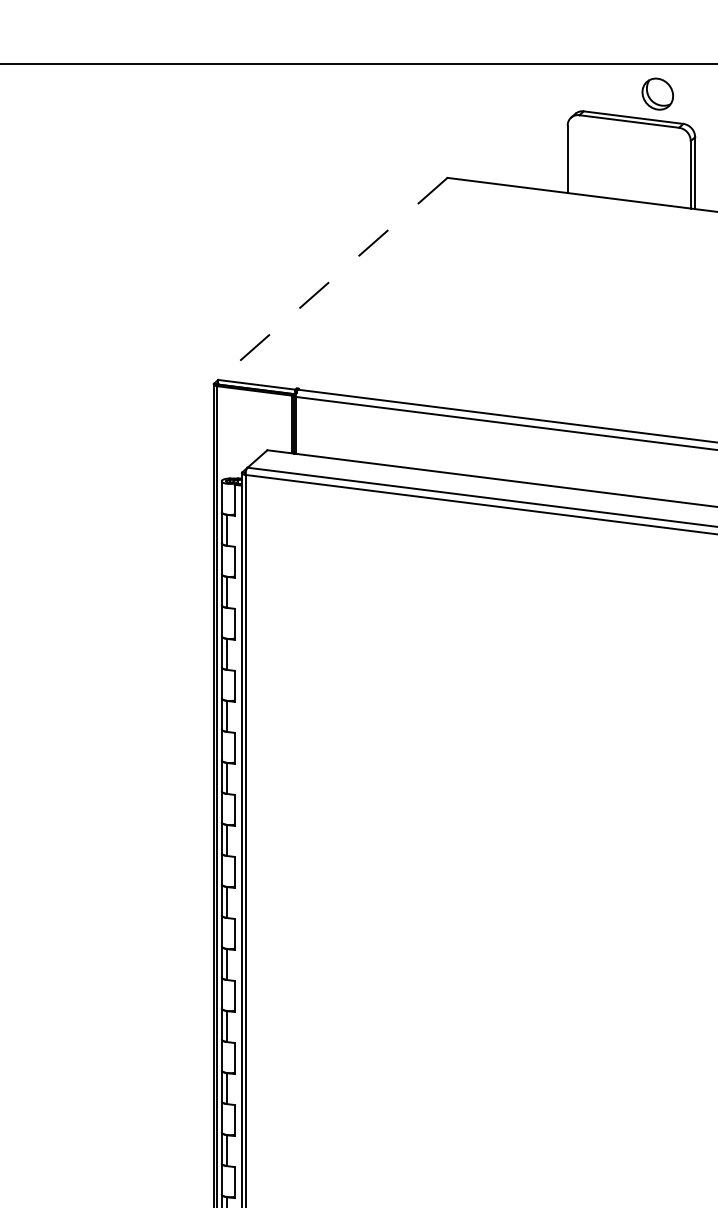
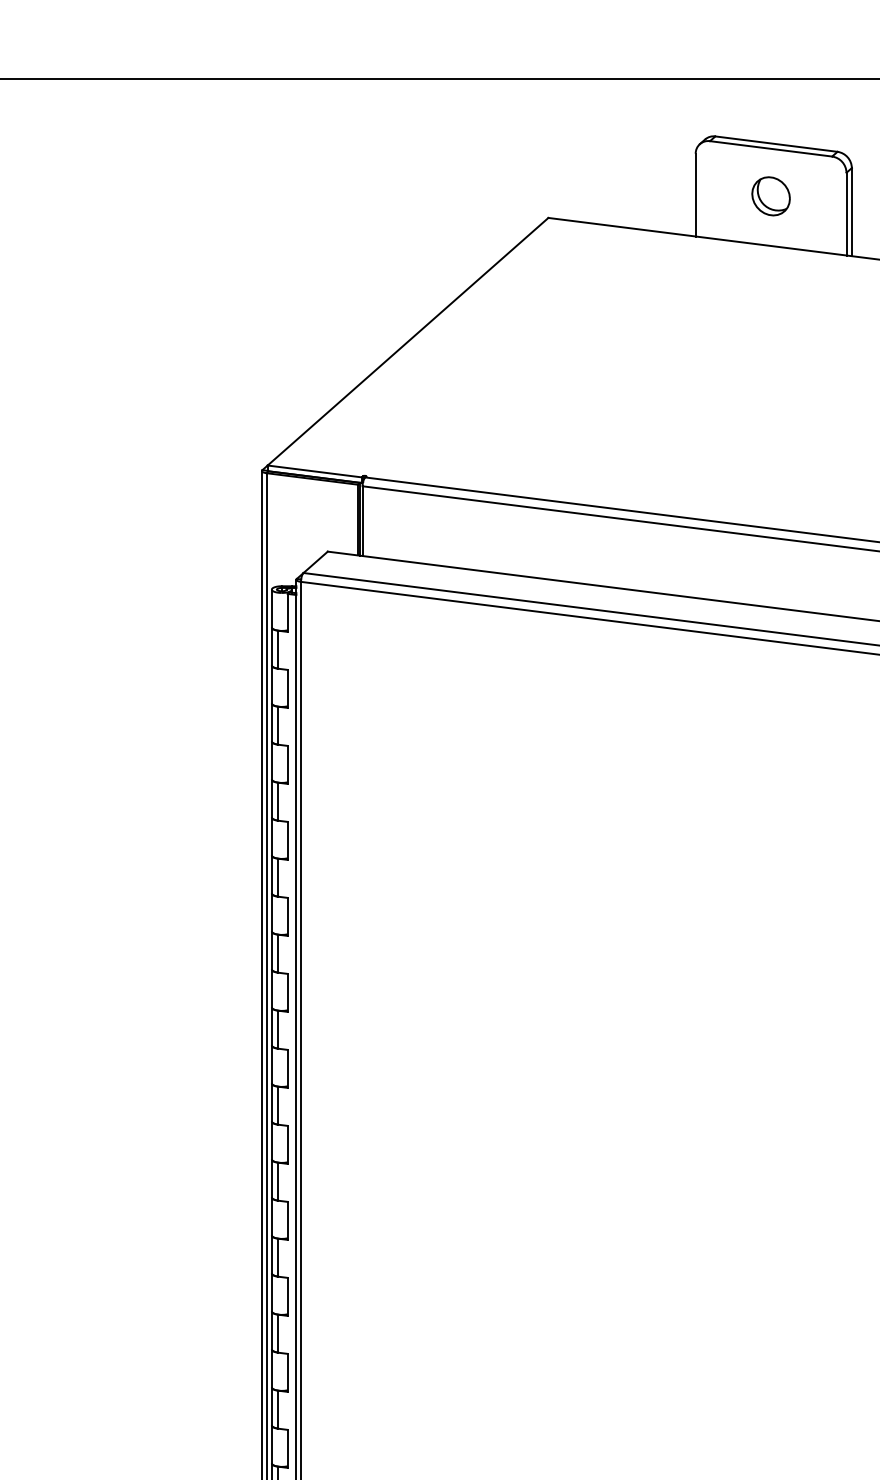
part: (657, 94) -> (770, 196), moved
line: (332, 279) -> (407, 342), dashed -> solid

